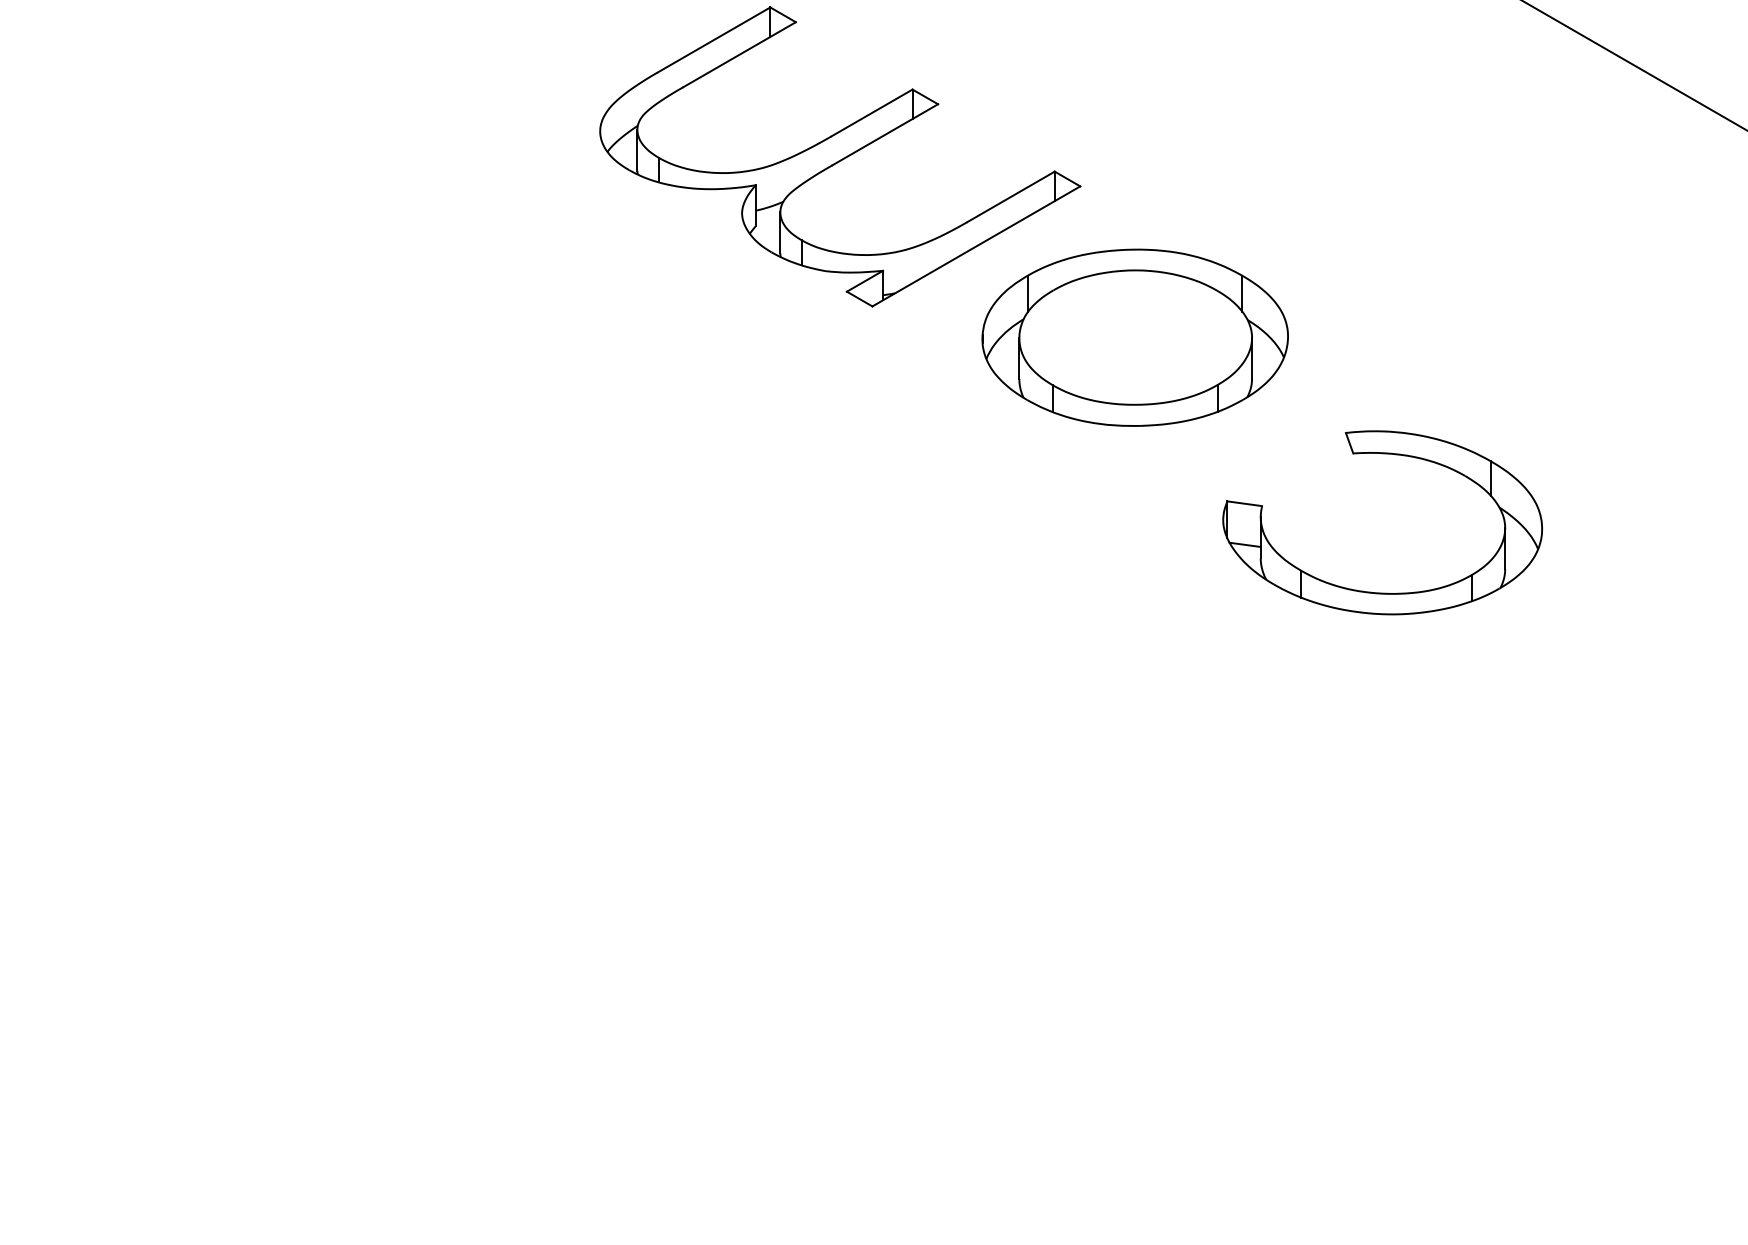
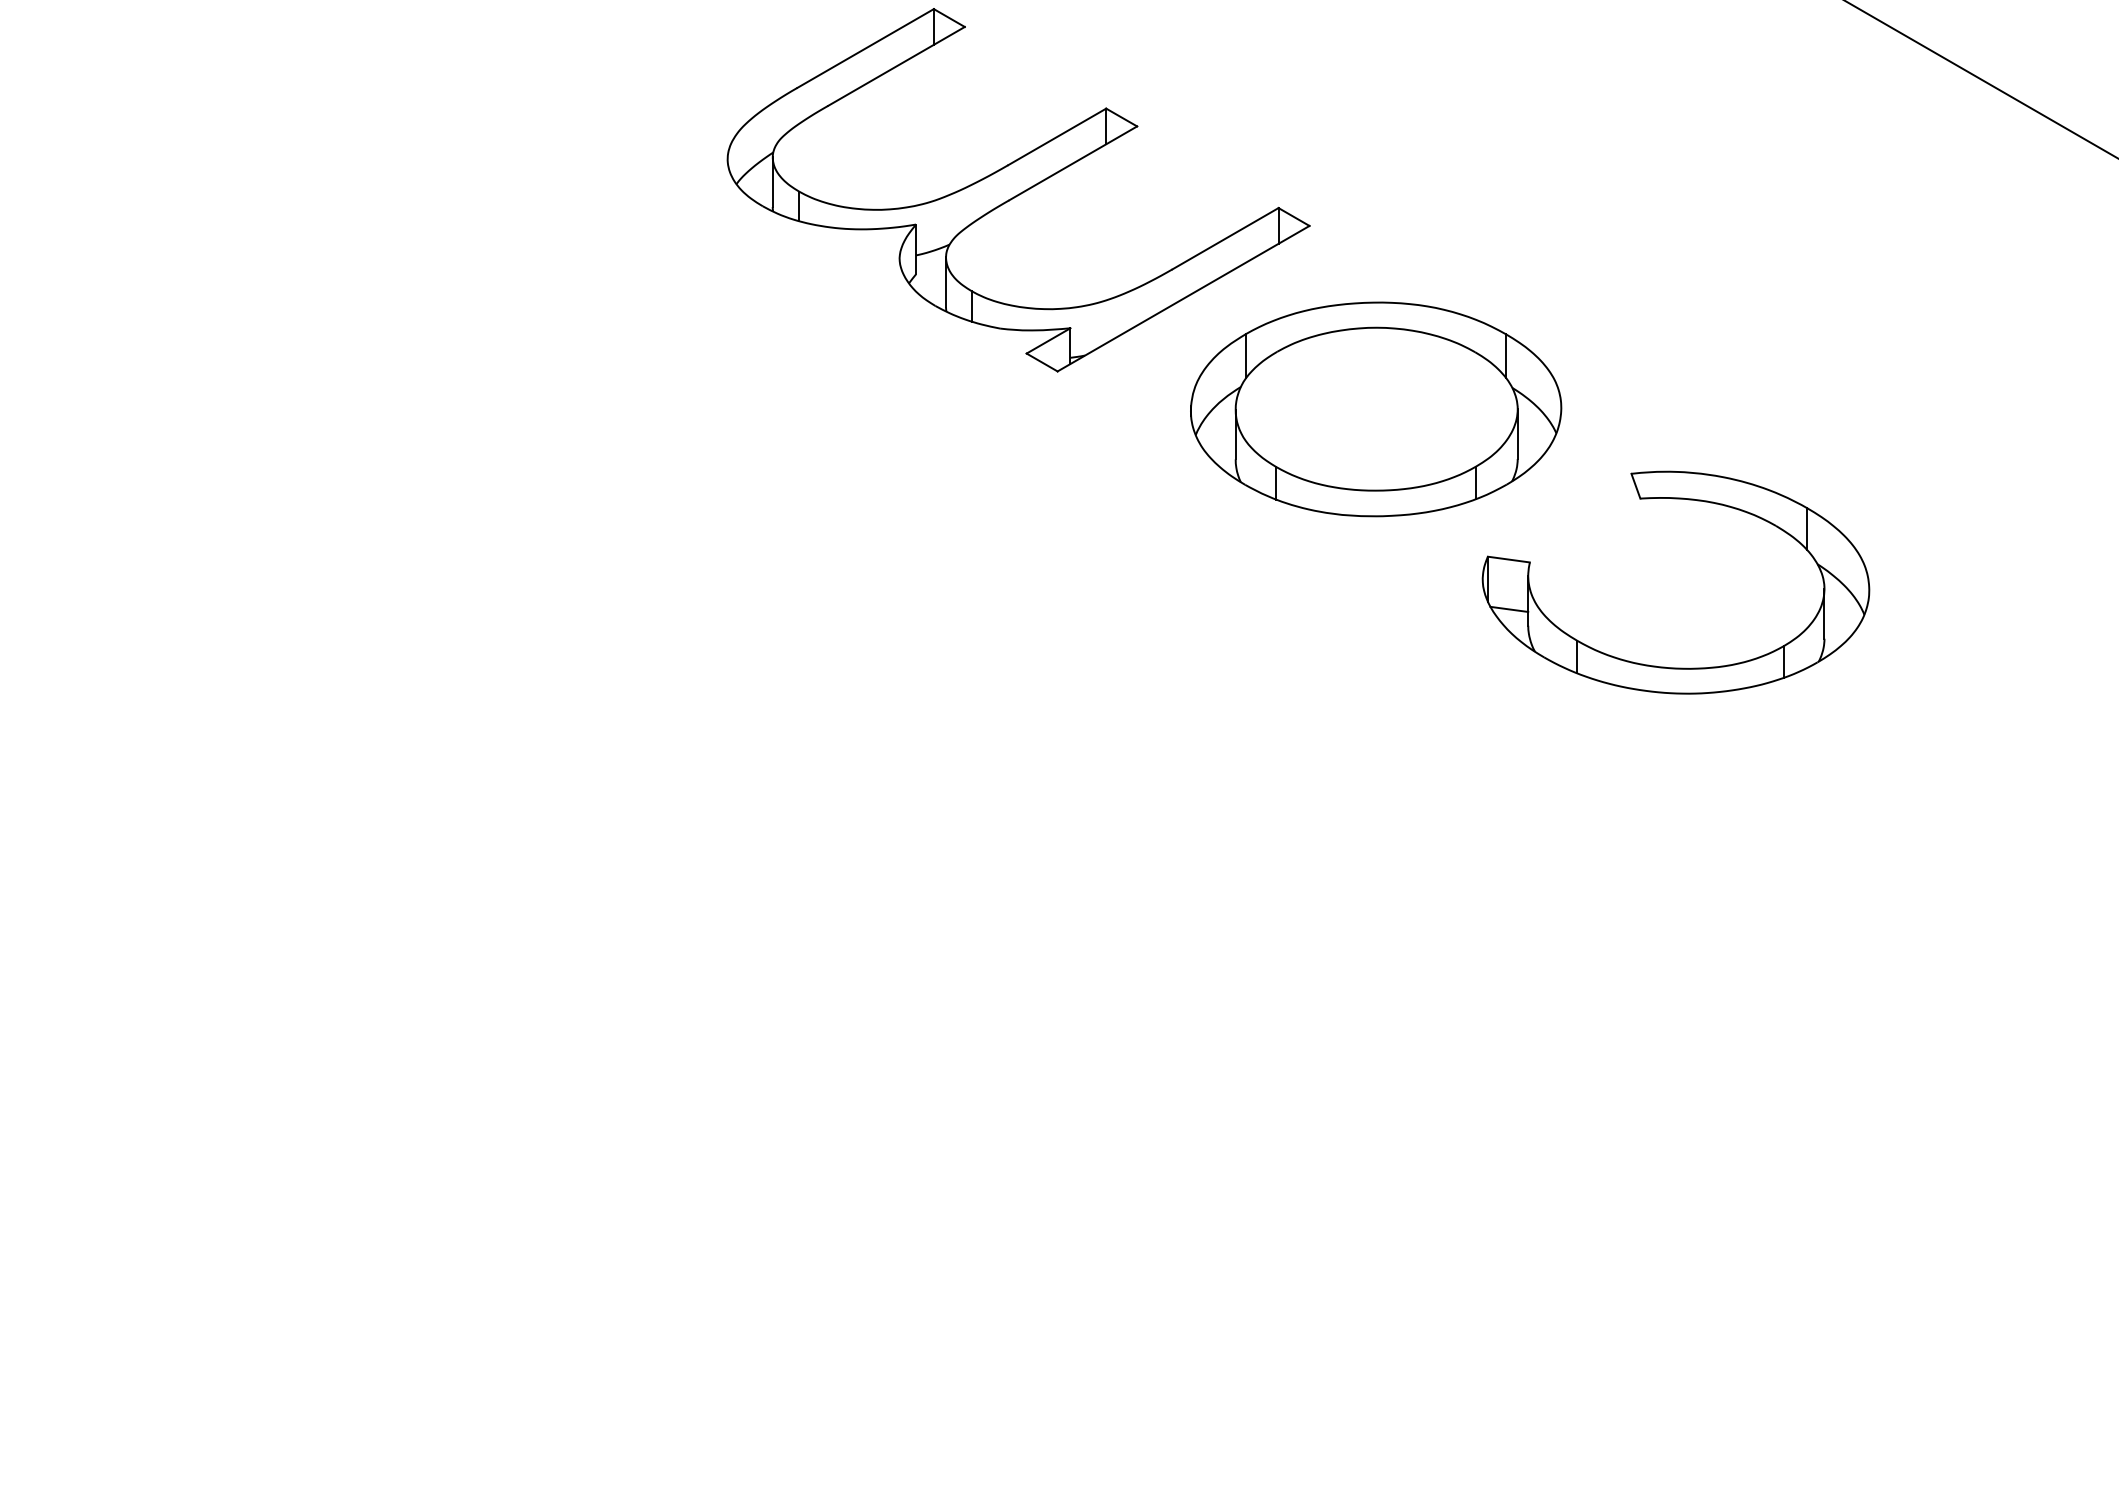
part: (1382, 454) -> (1675, 499), moved

